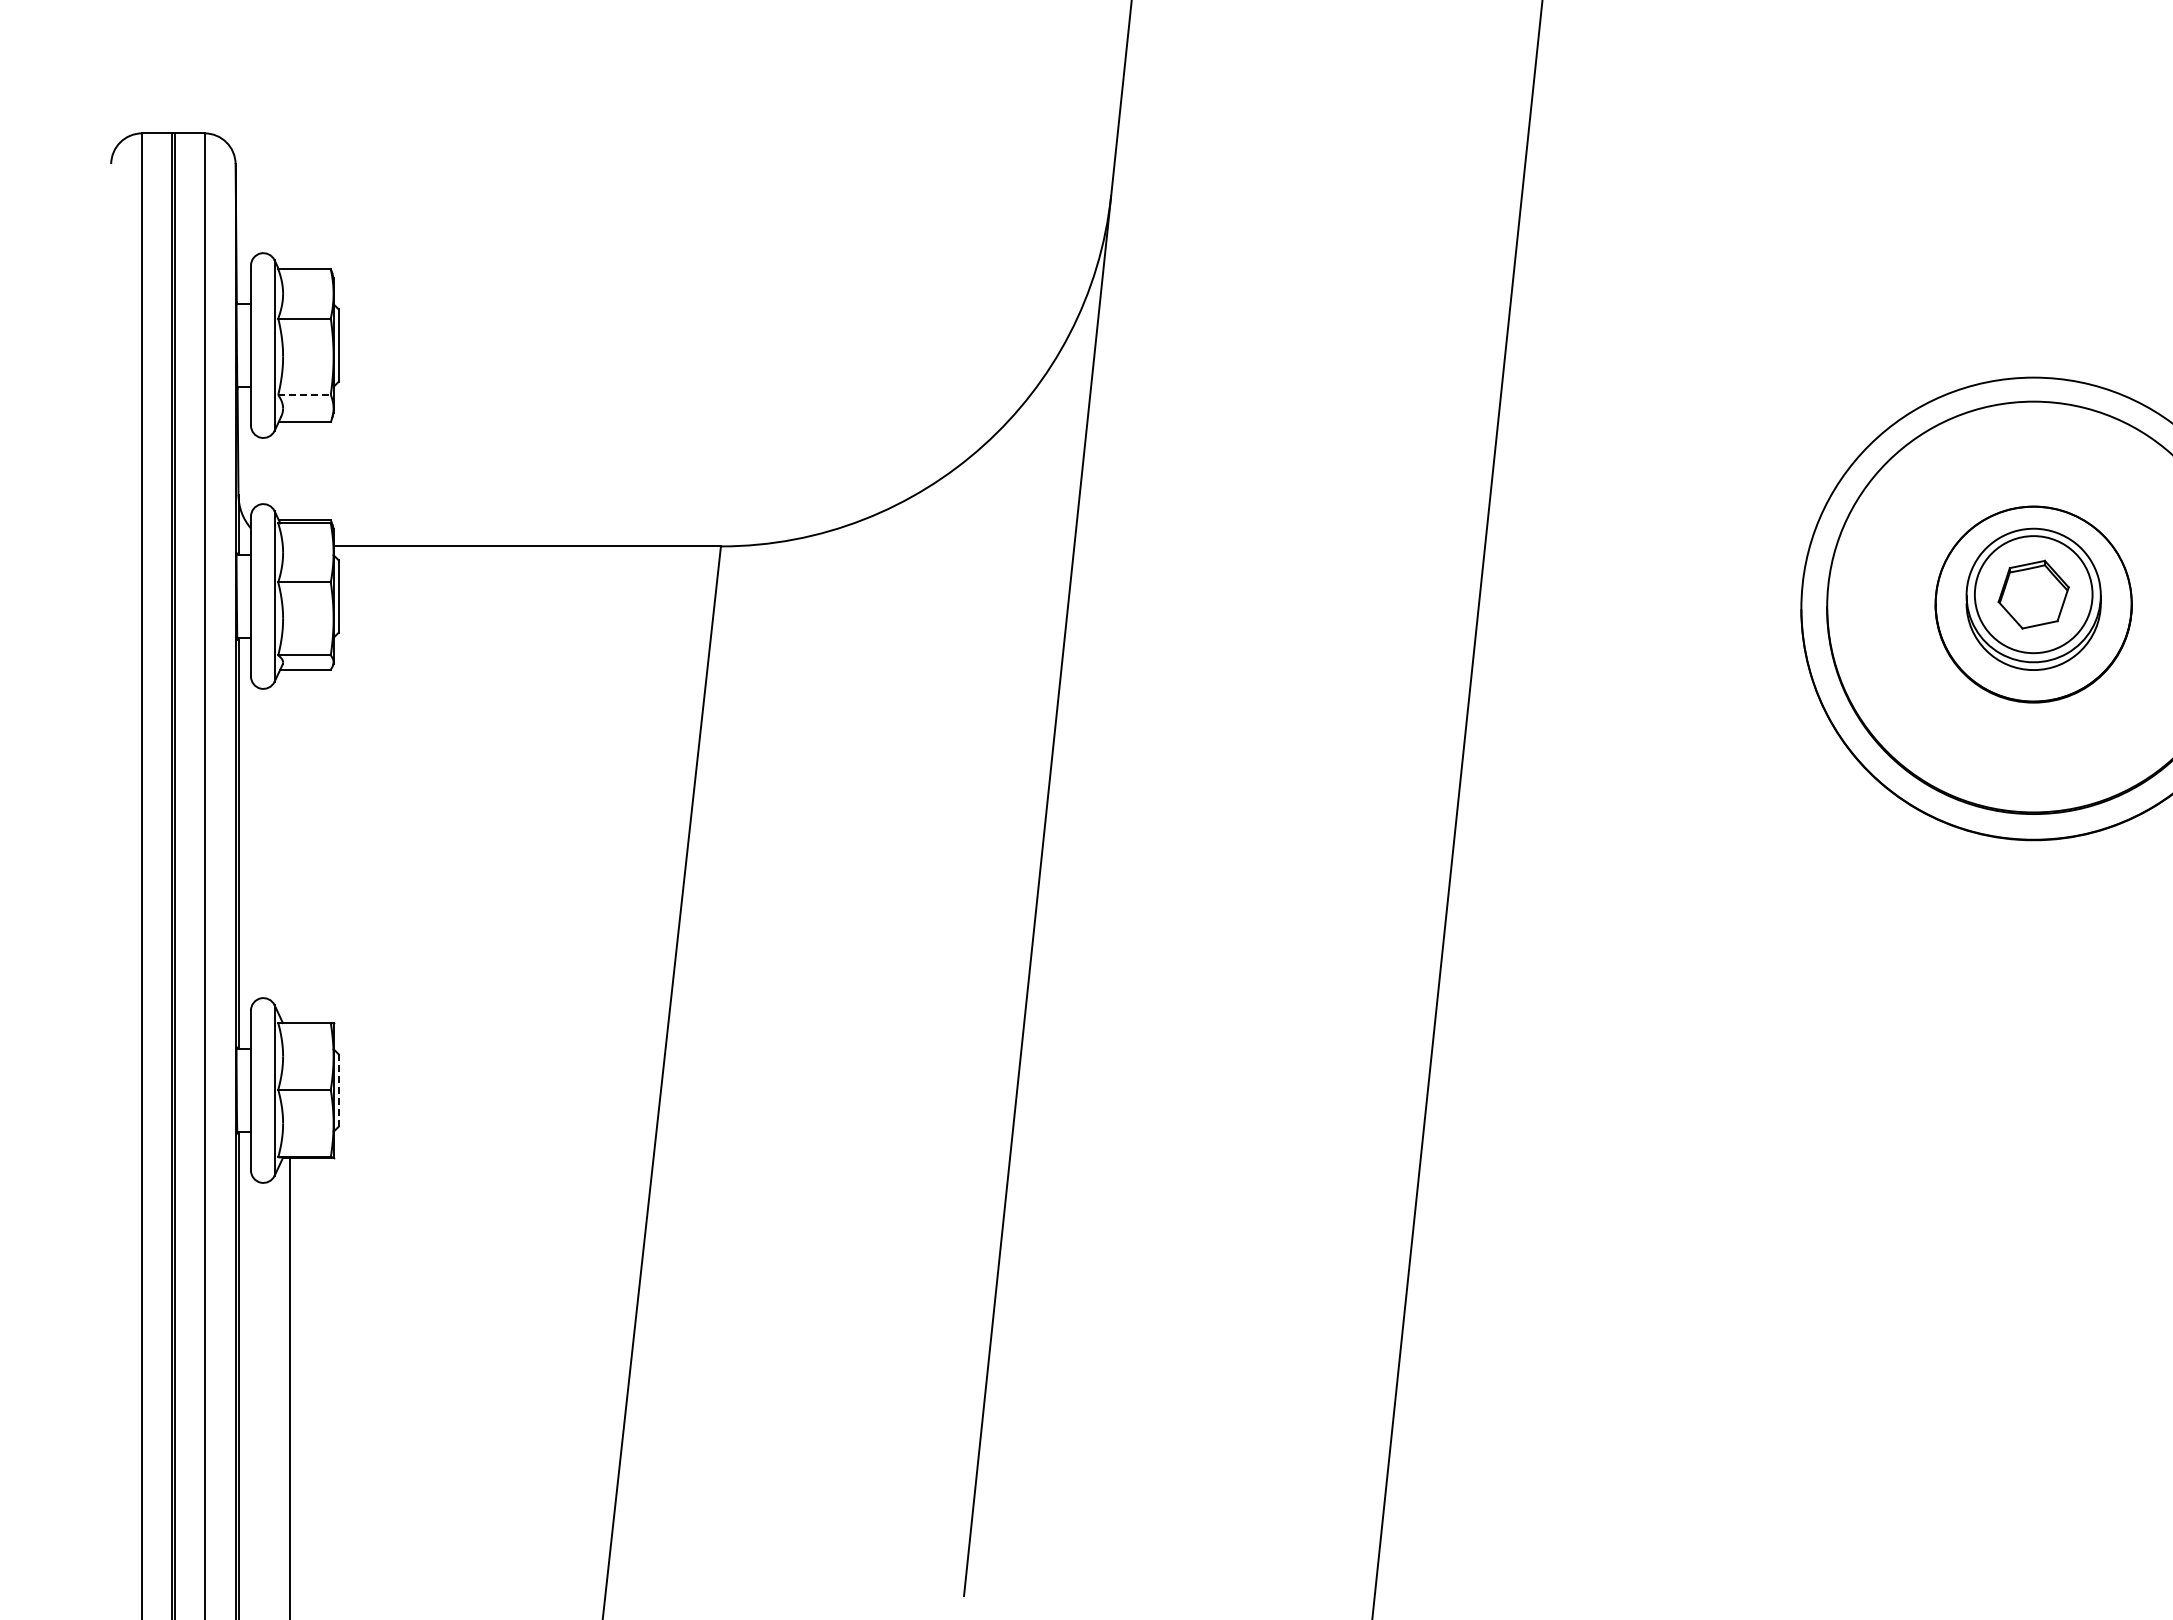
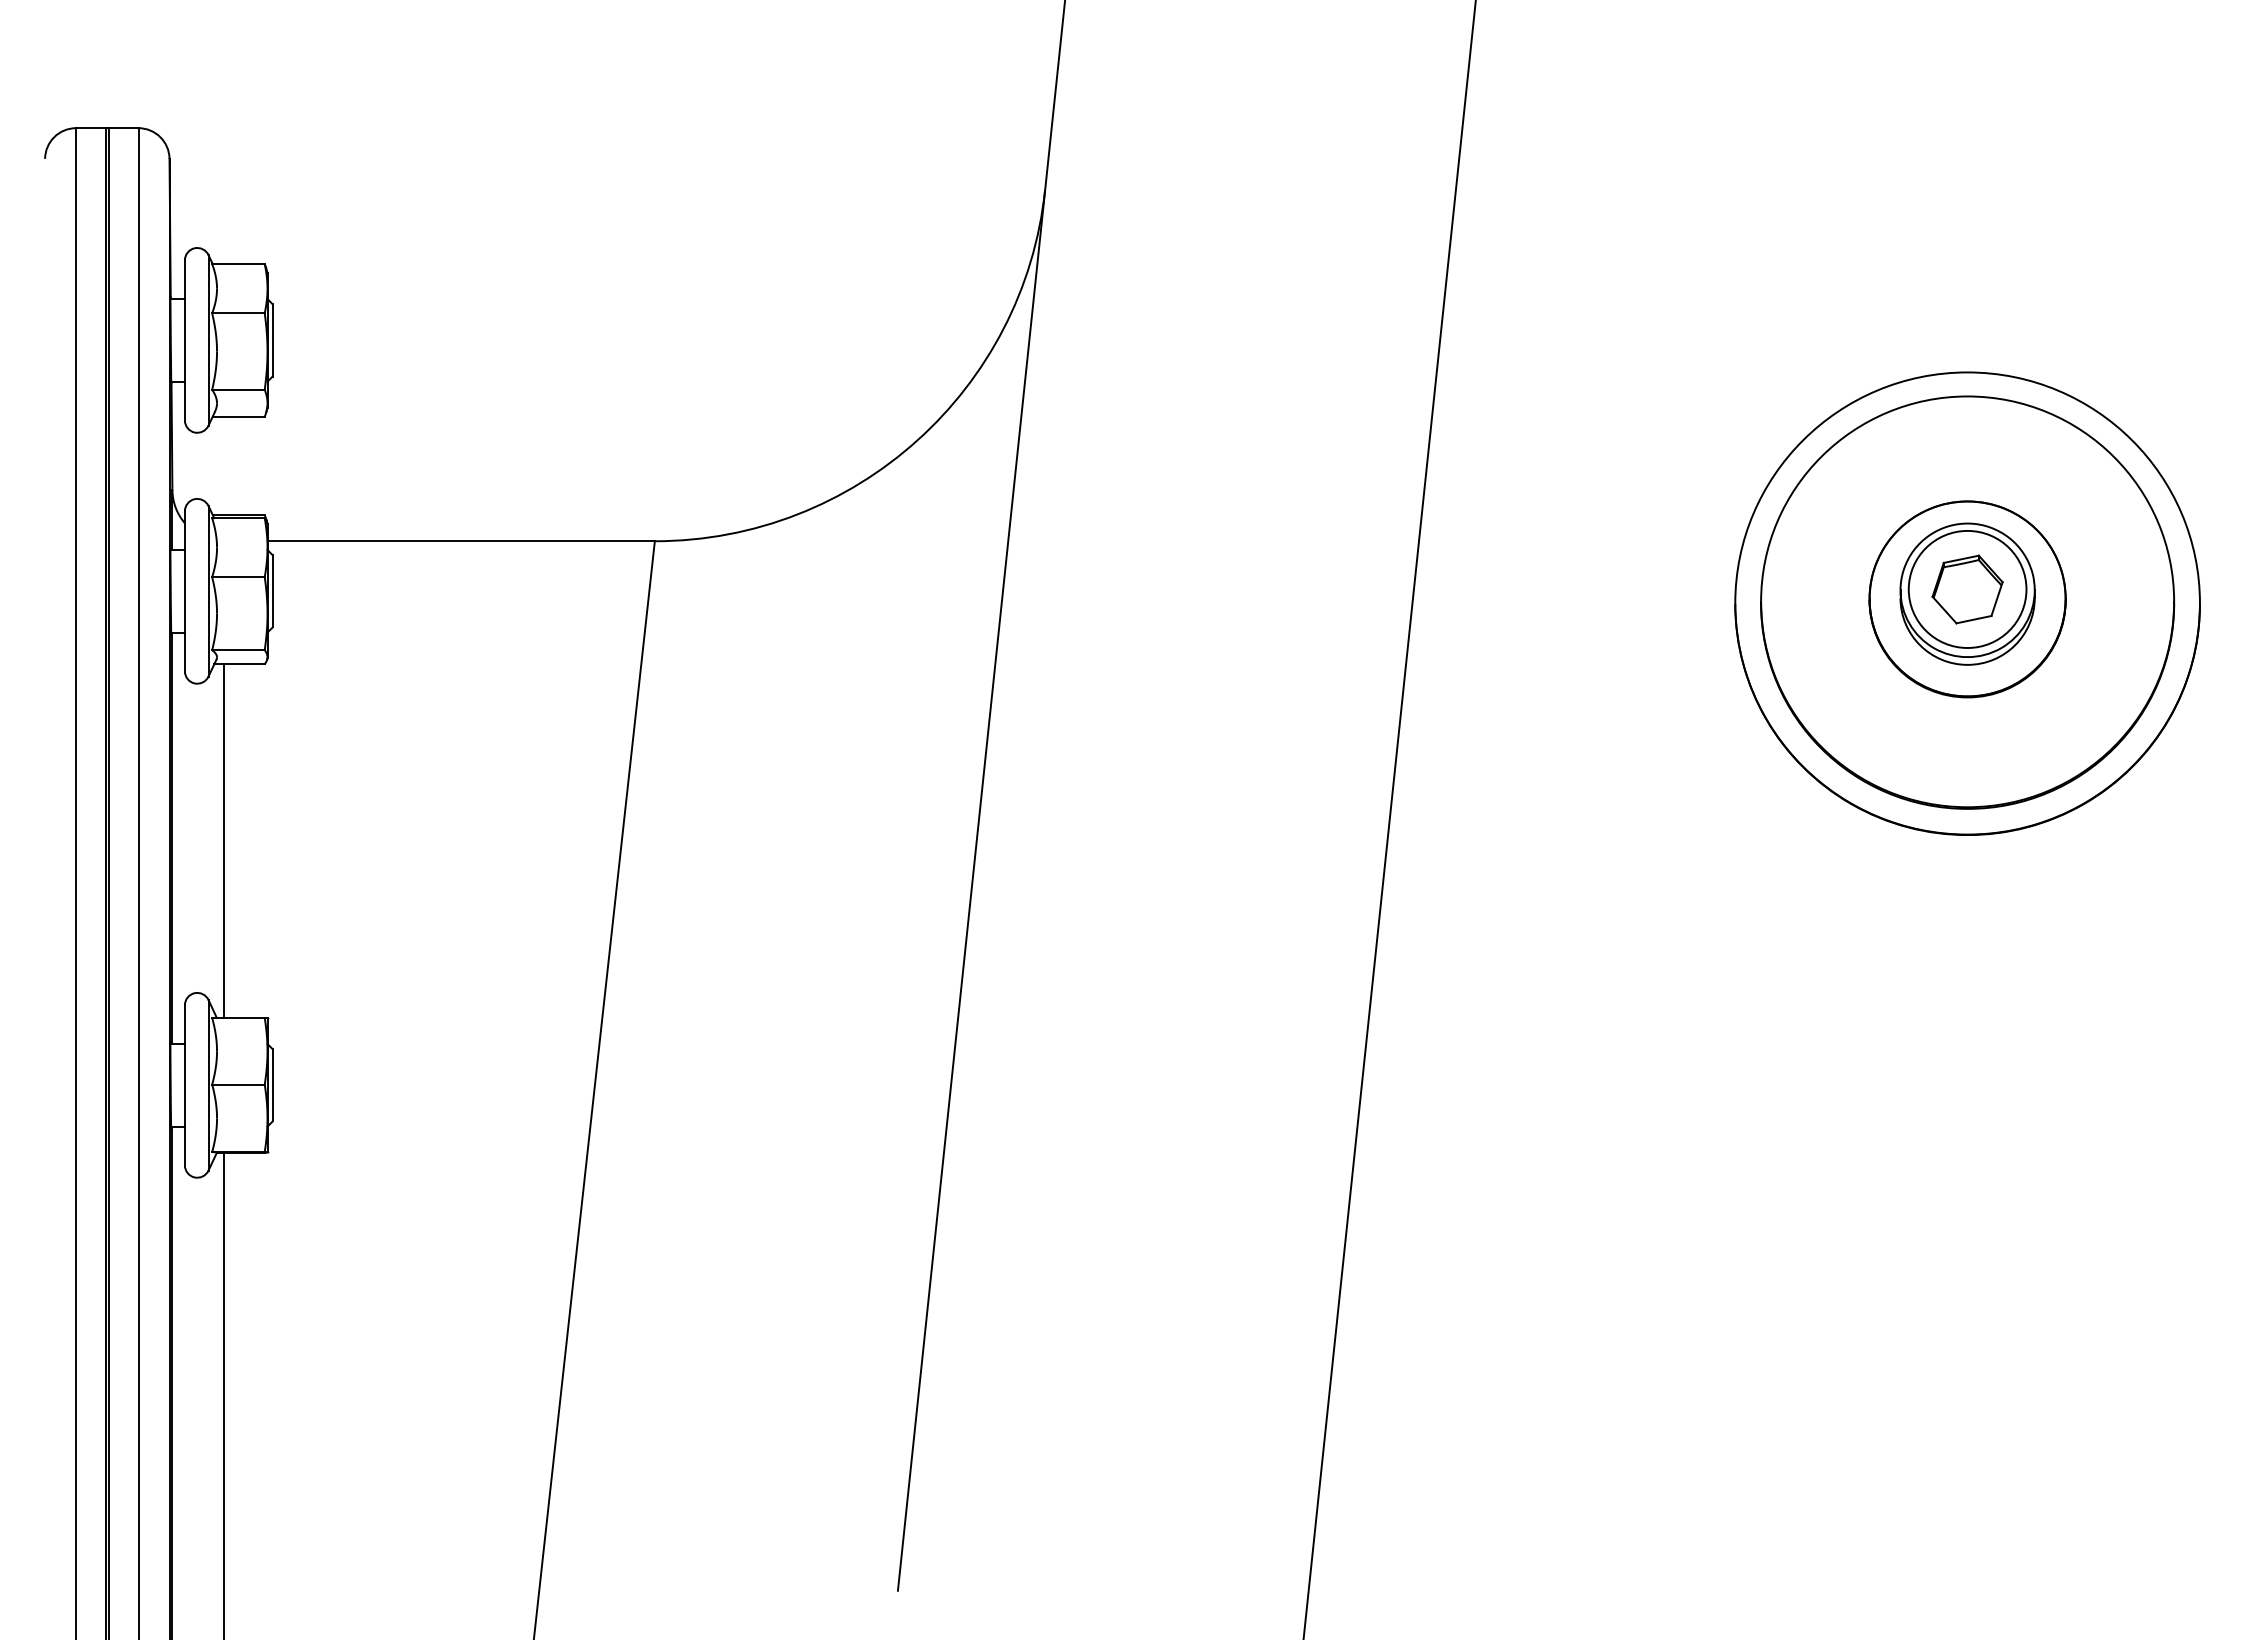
line: (304, 394) -> (238, 389), dashed -> solid
line: (290, 845) -> (224, 840), added
line: (338, 1090) -> (272, 1085), dashed -> solid

